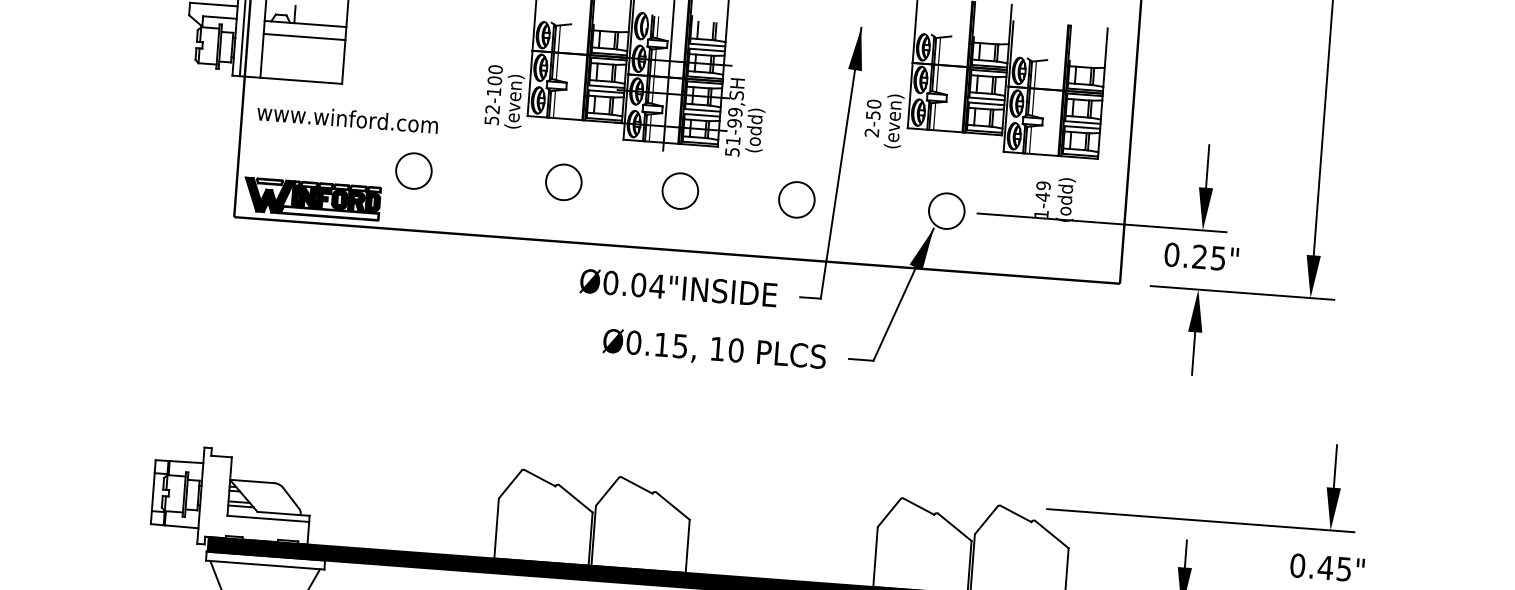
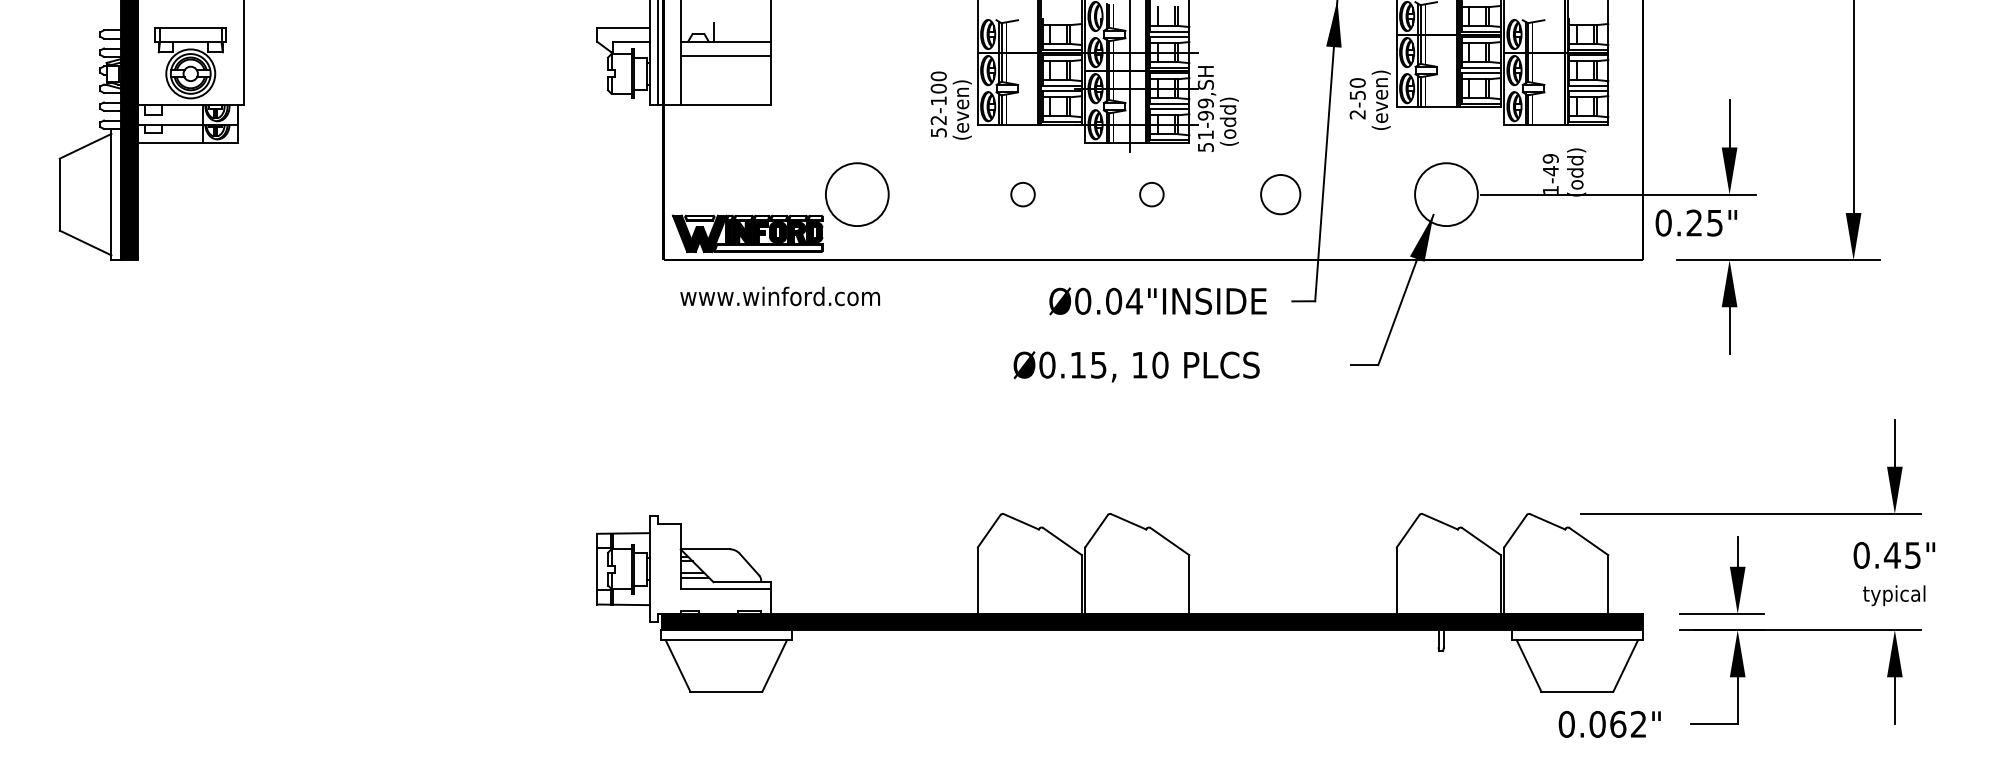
text: (347, 118) -> (779, 296), moved
circle: (413, 170) -> (856, 194), size x1.6
circle: (563, 182) -> (1022, 194), size x0.6
circle: (680, 190) -> (1151, 194), size x0.6
circle: (946, 211) -> (1446, 194), size x1.6
text: (1201, 256) -> (1696, 222), moved
text: (714, 350) -> (1136, 366), moved

